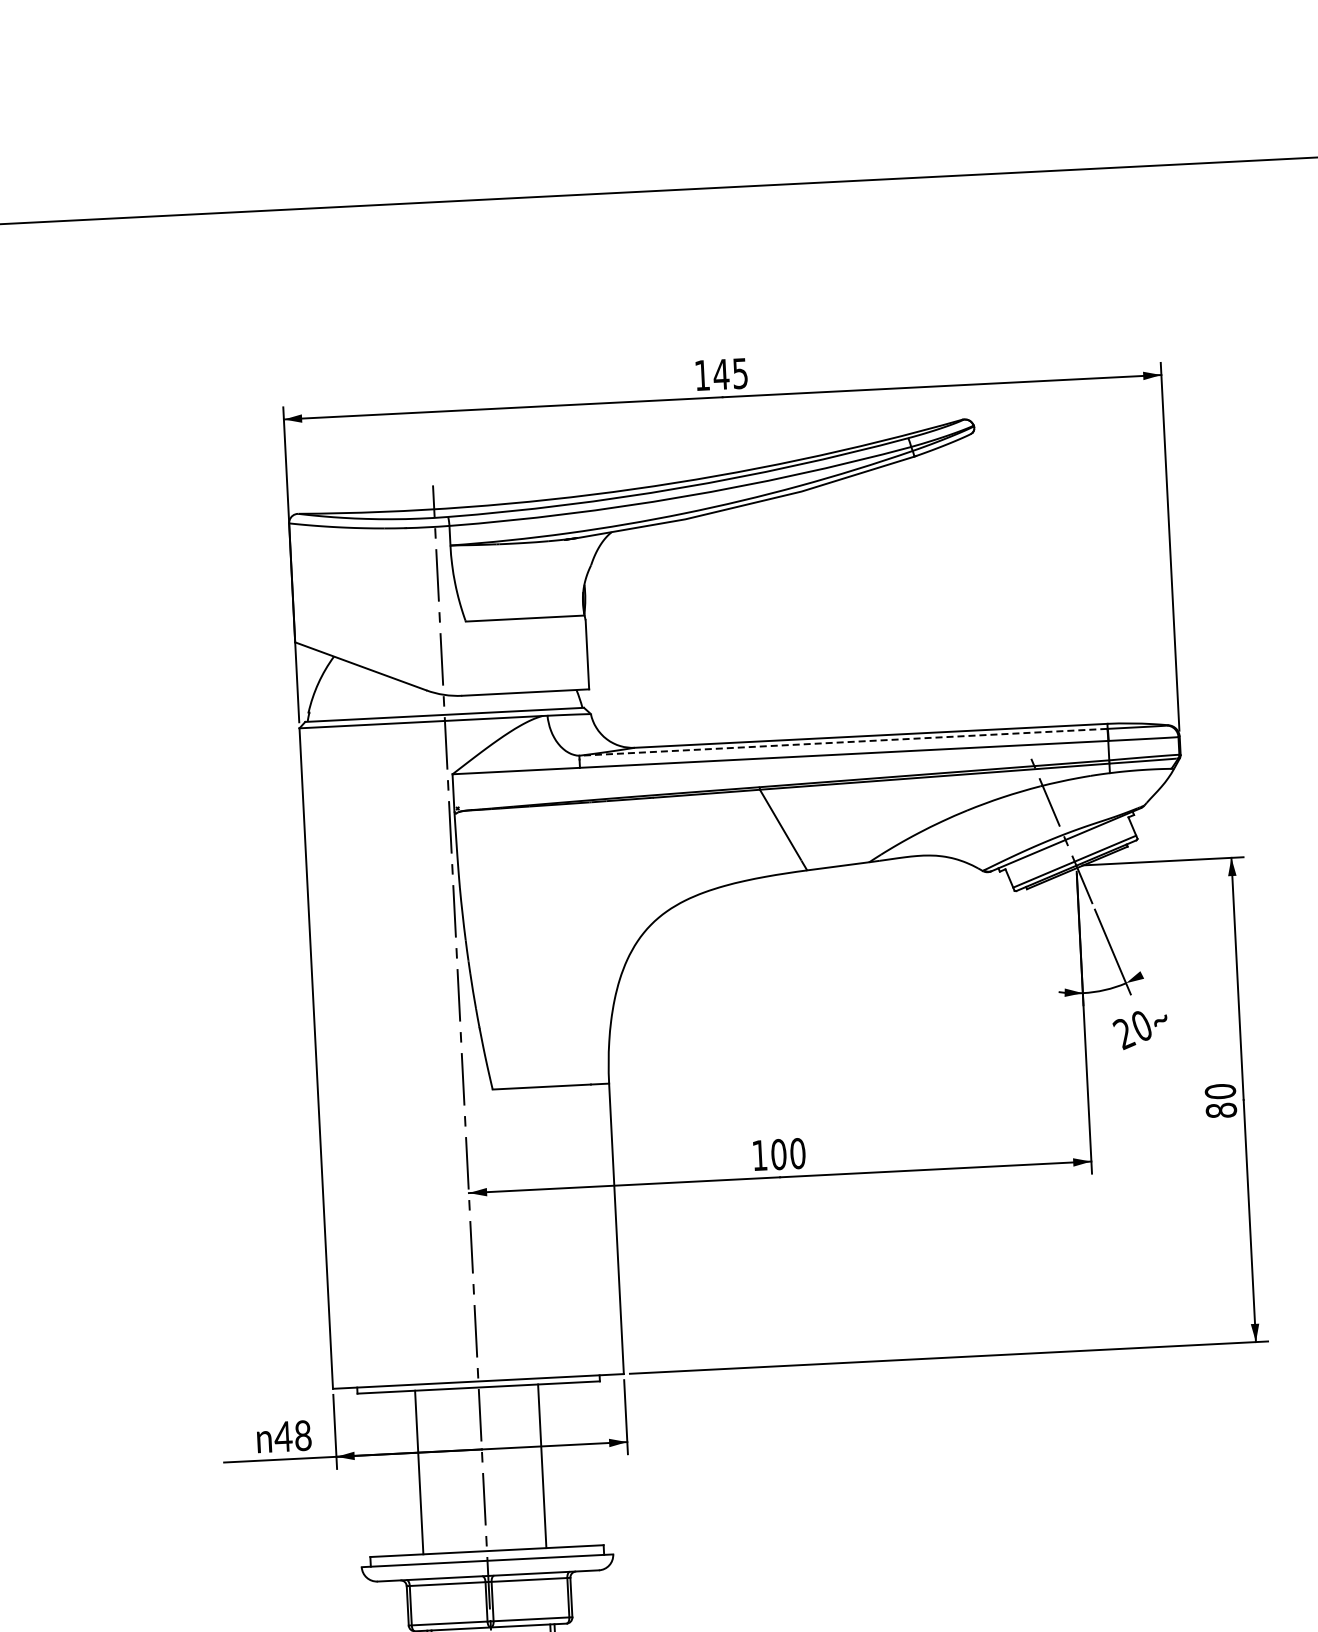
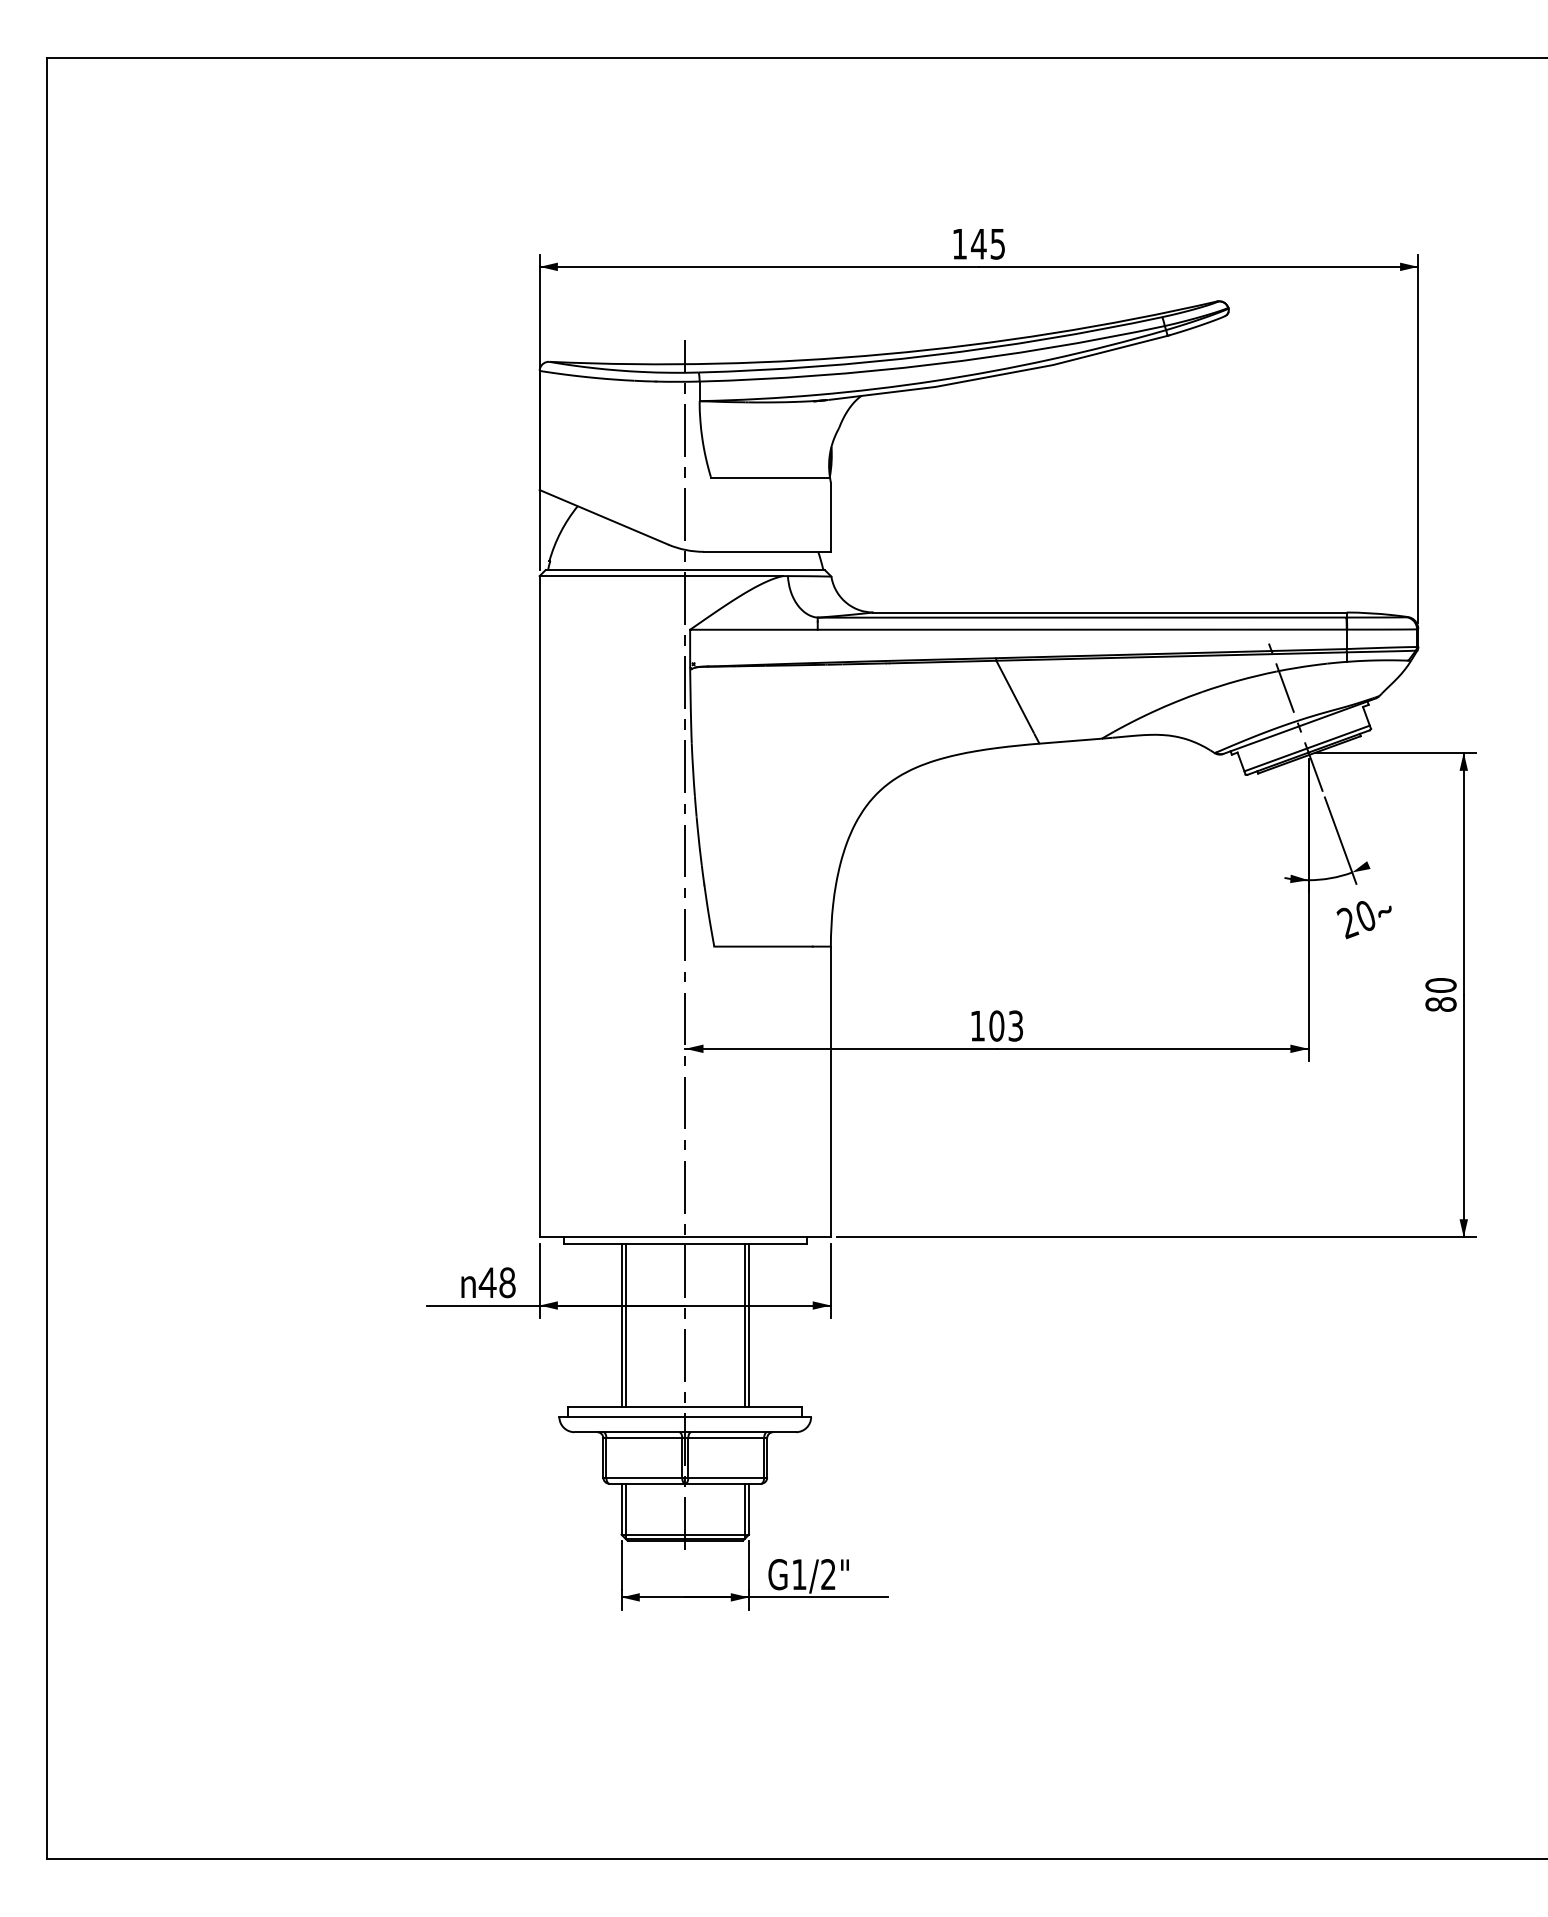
line: (842, 742) -> (1081, 617), dashed -> solid
text: (797, 1153) -> (1015, 1025), 100 -> 103
line: (546, 1466) -> (748, 1325), added
line: (423, 1472) -> (625, 1325), added

